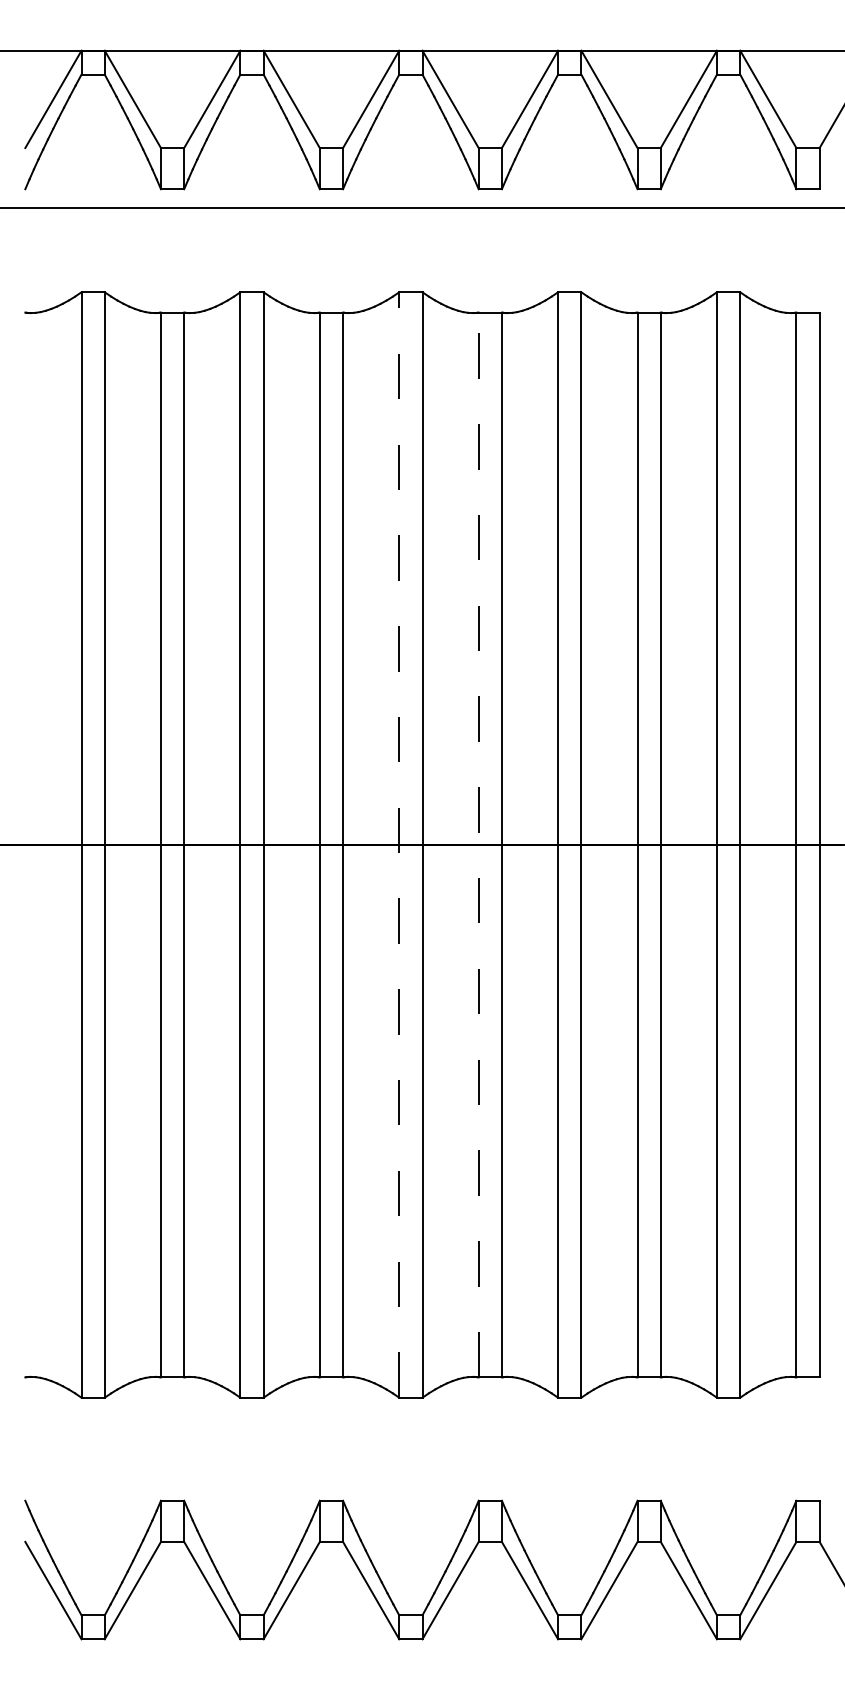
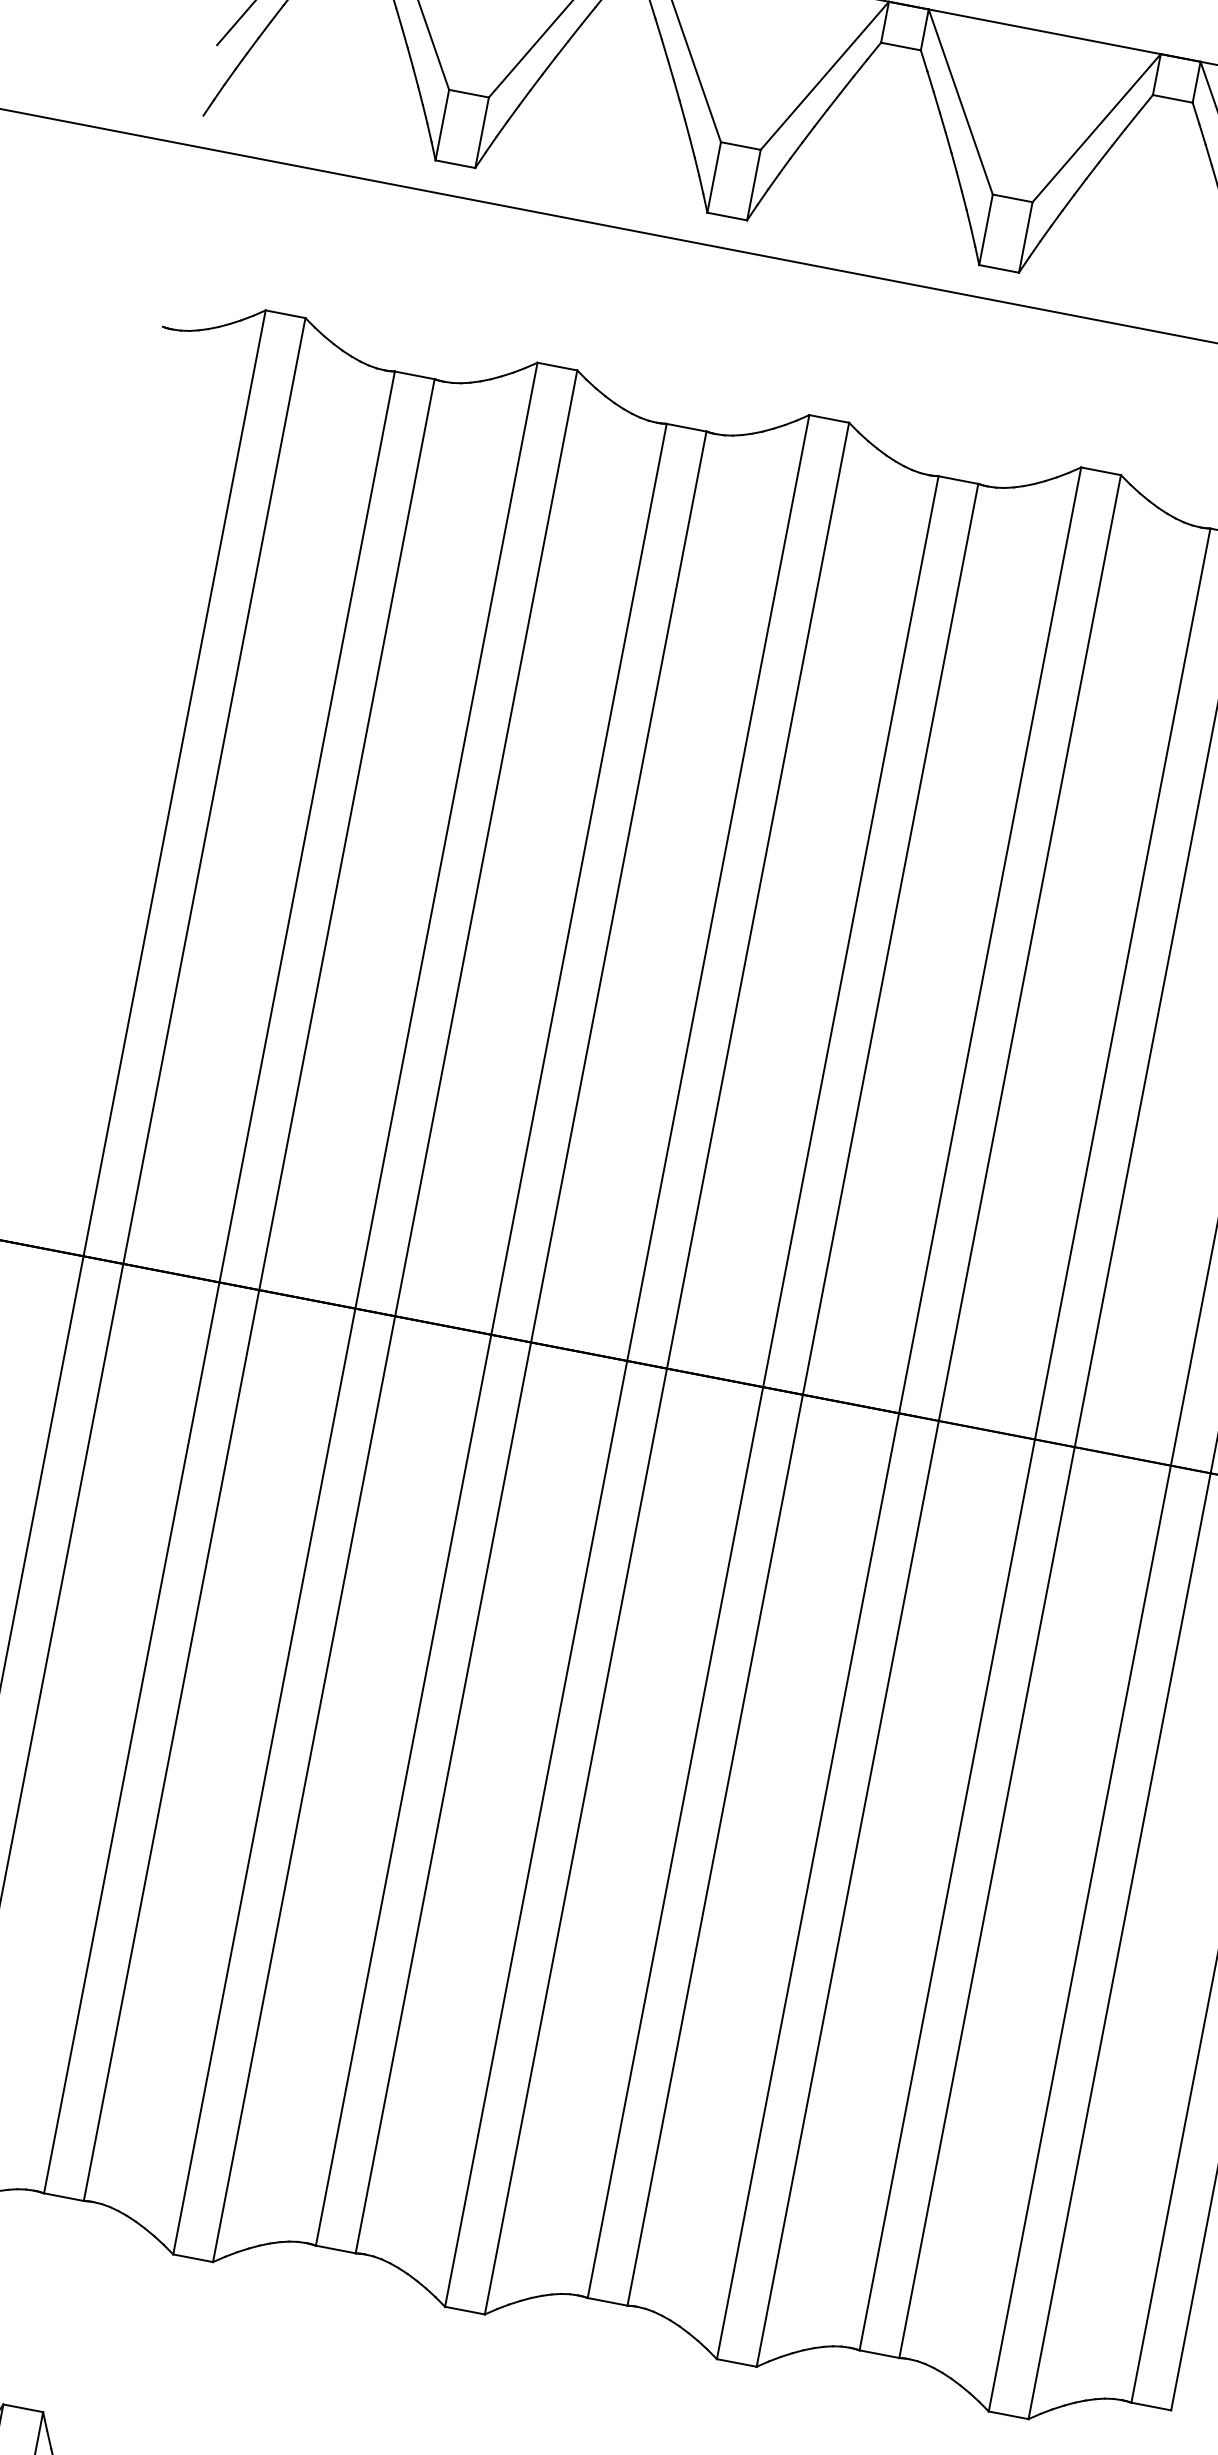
line: (478, 844) -> (762, 1386), dashed -> solid
line: (399, 845) -> (627, 1361), dashed -> solid

